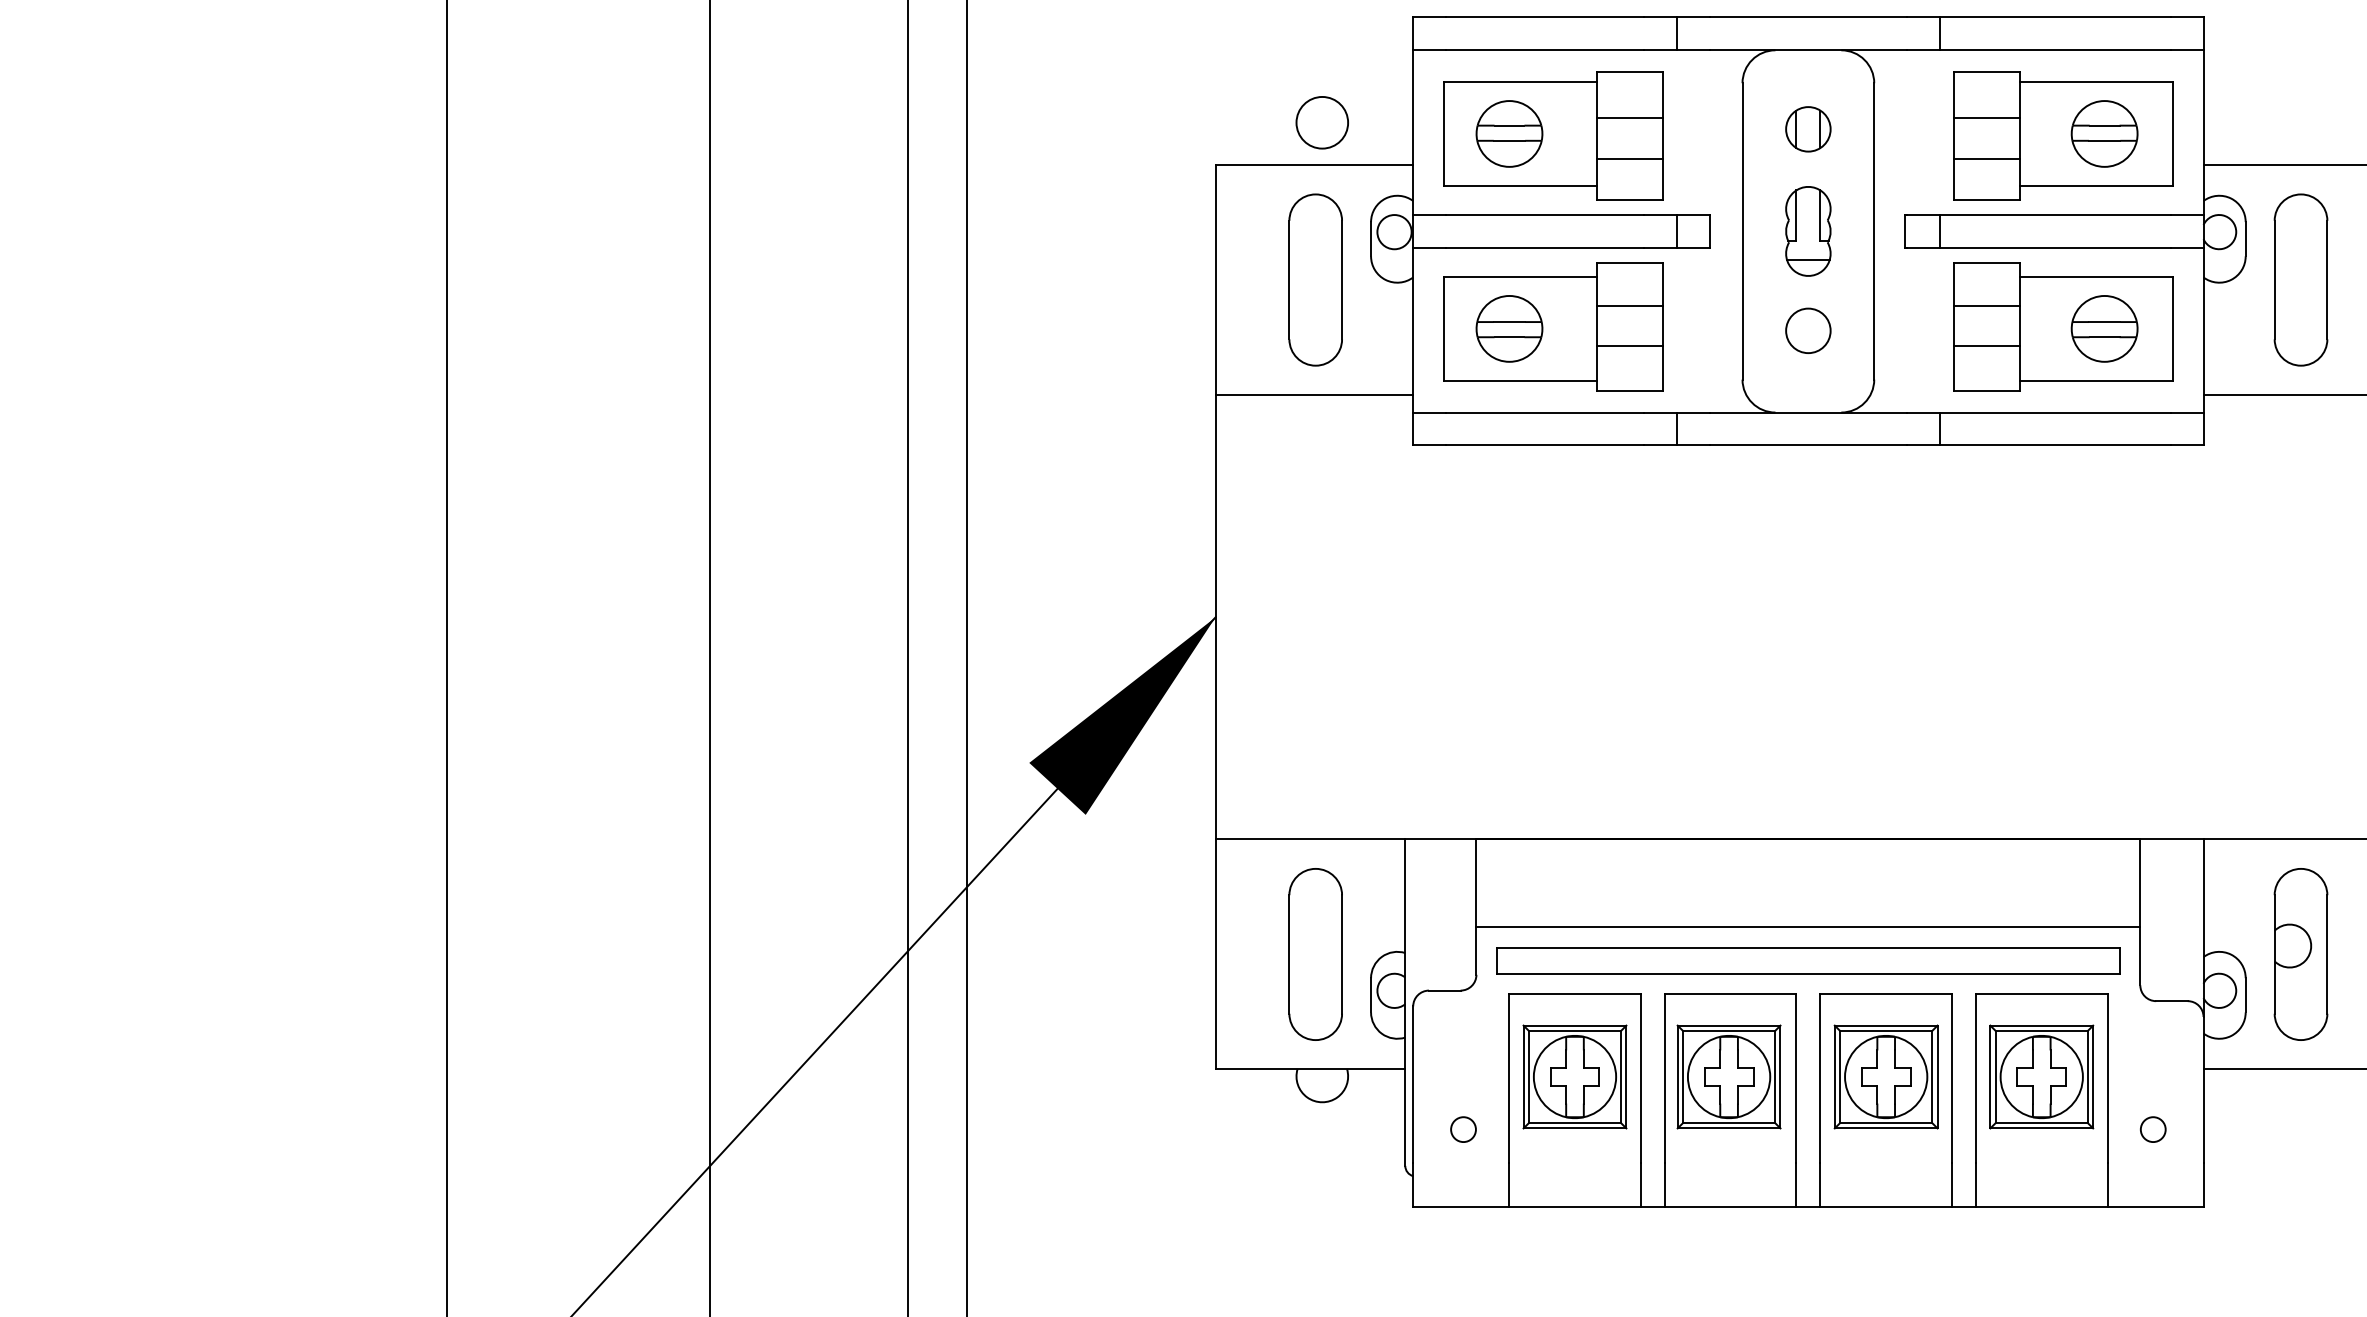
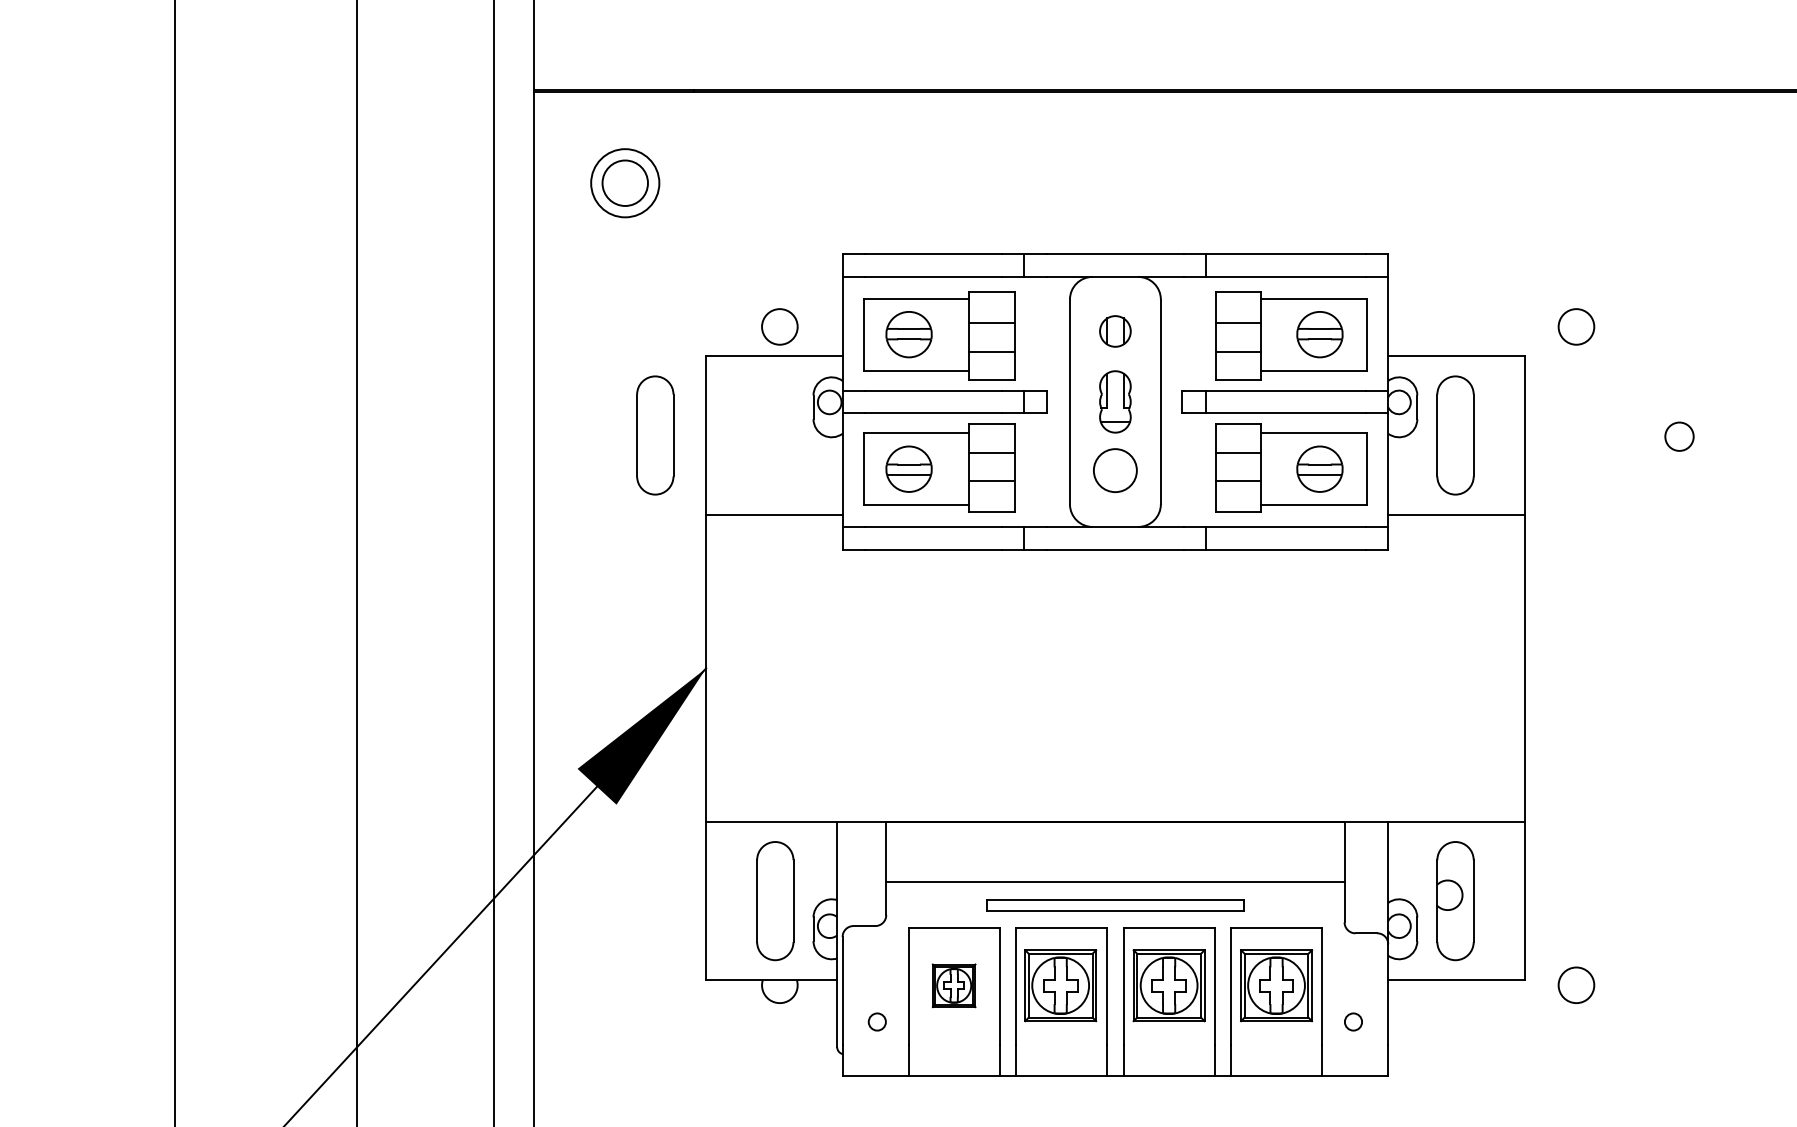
part: (1316, 280) -> (655, 435), moved
circle: (1808, 330) -> (1115, 470), size x1.4
part: (1808, 960) -> (1115, 905), size x0.6
part: (1573, 1076) -> (953, 985), size x0.6

